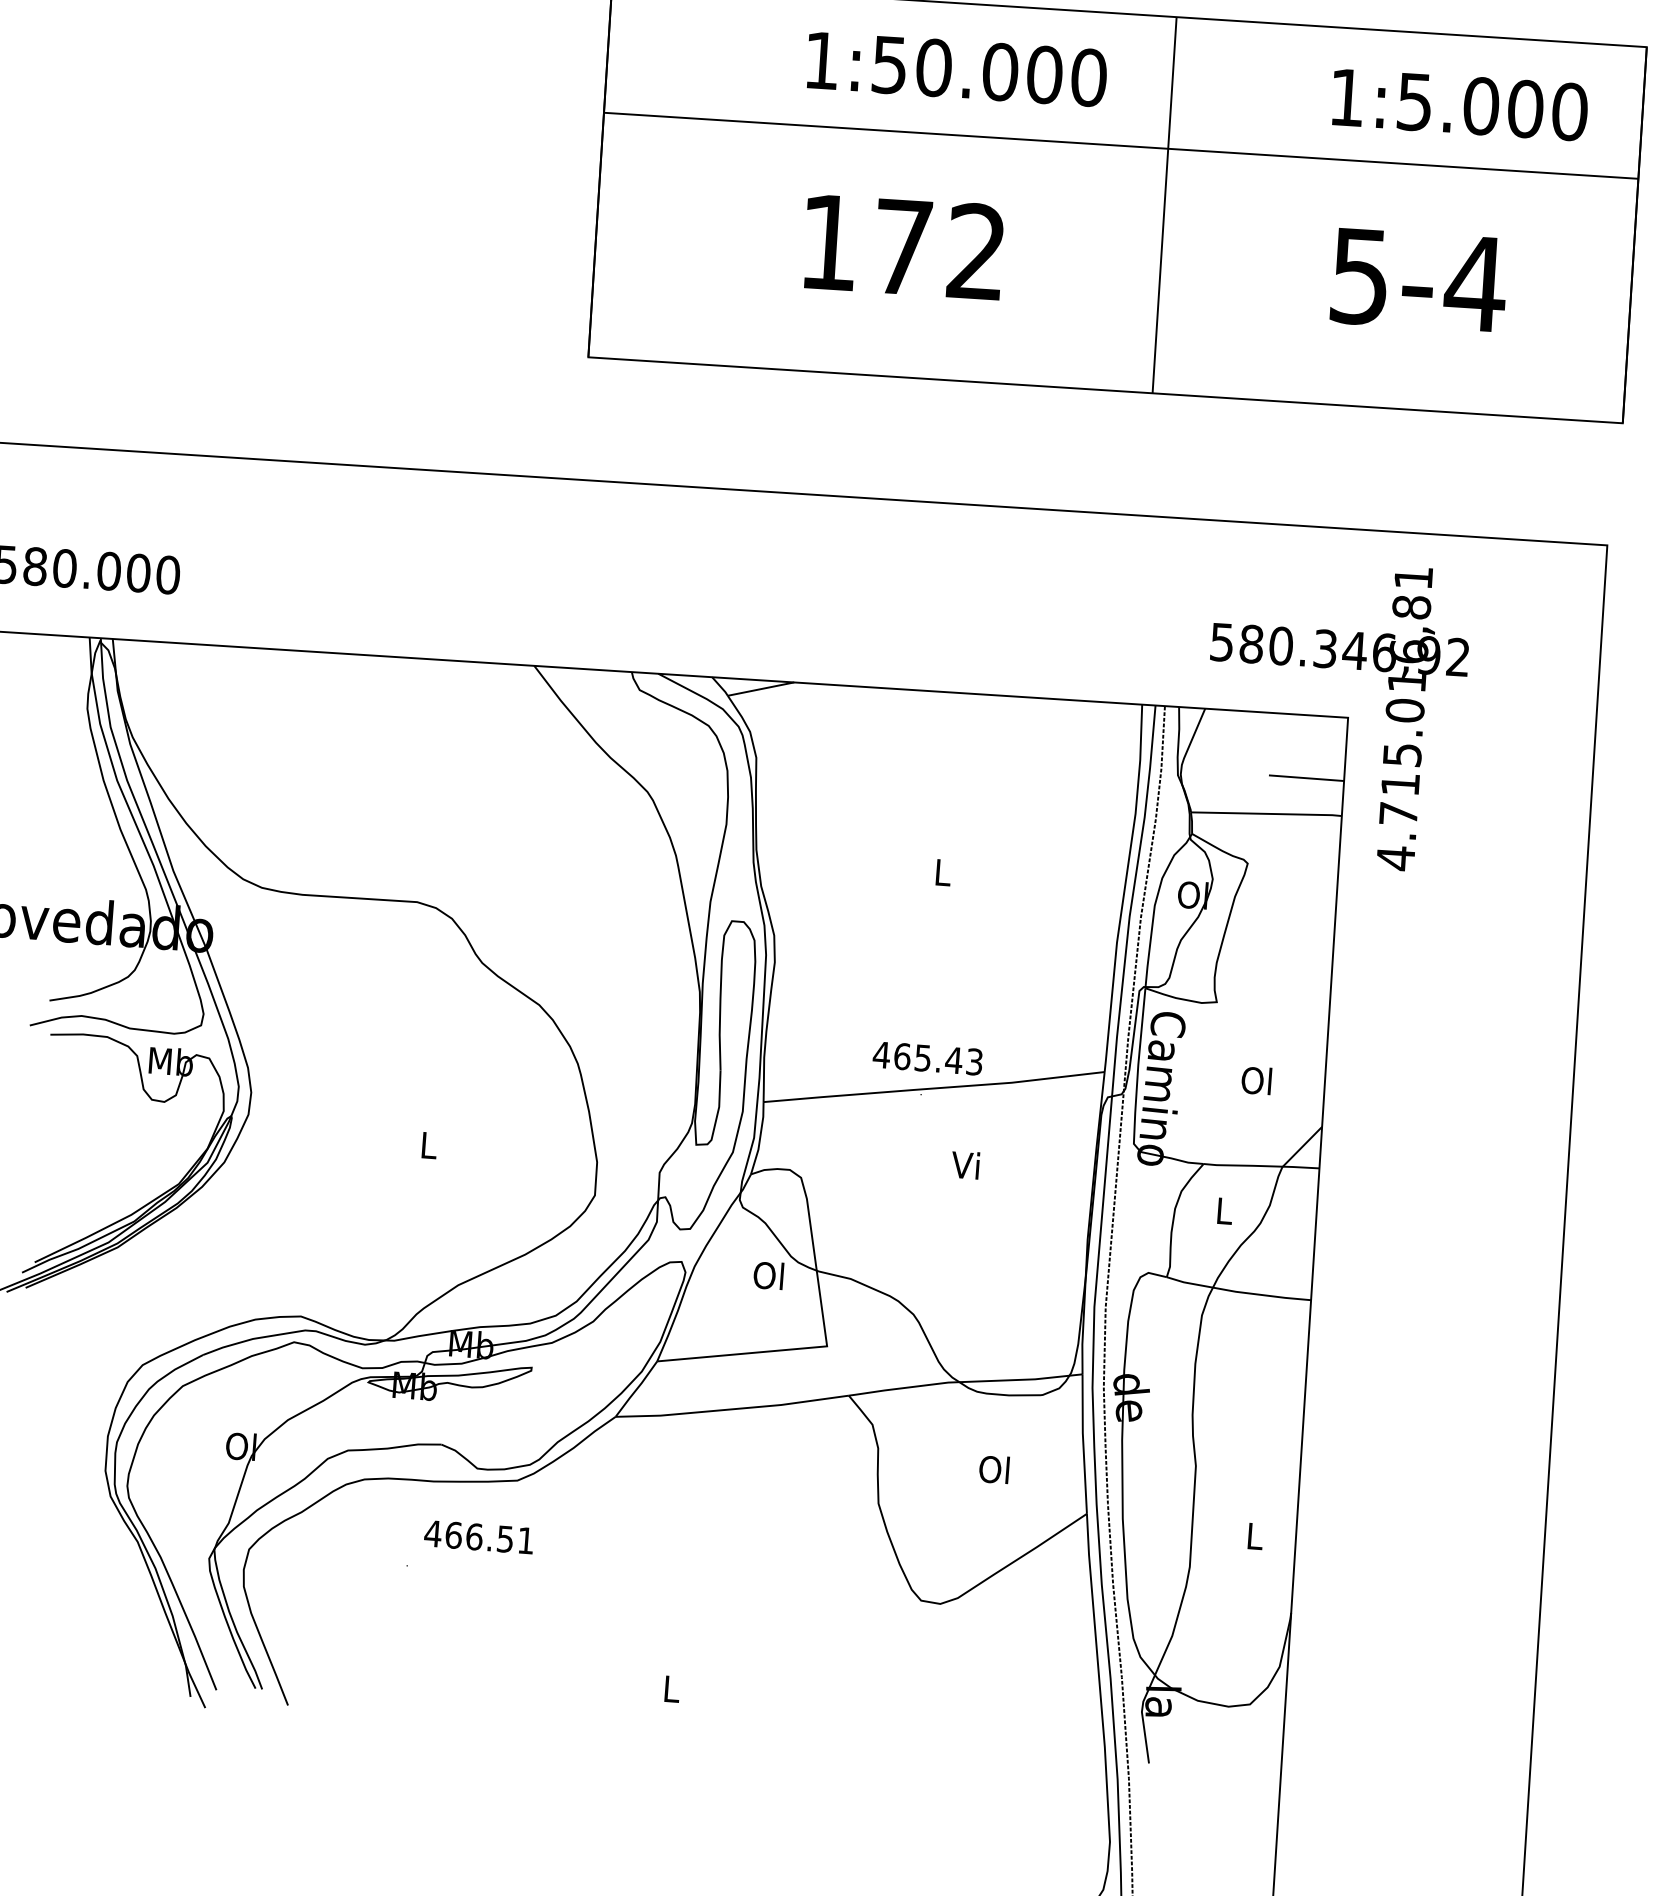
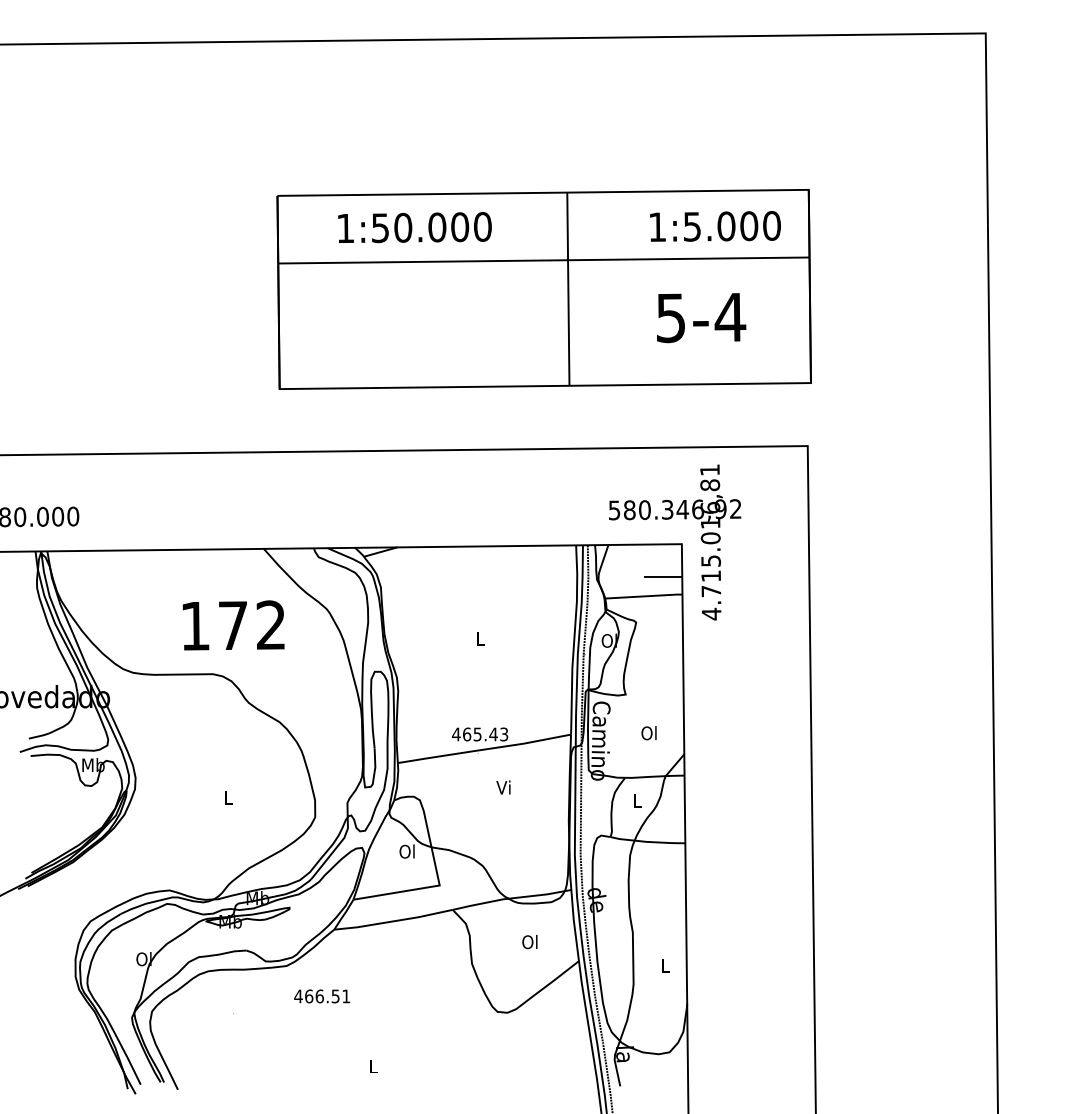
text: (955, 68) -> (414, 227), moved
text: (903, 246) -> (233, 625), moved
text: (479, 1537) -> (322, 996), moved

